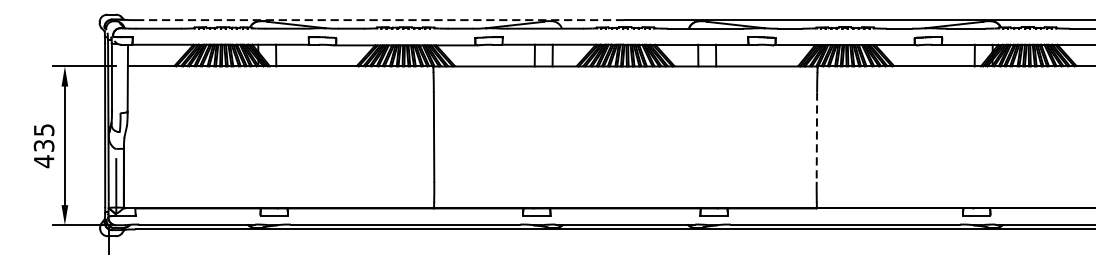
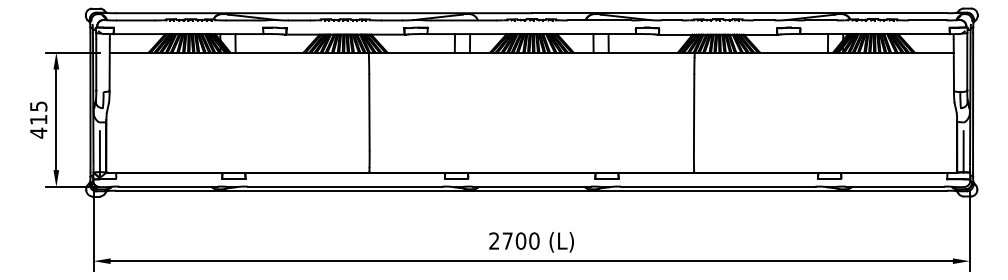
line: (381, 20) -> (324, 13), dashed -> solid
line: (817, 137) -> (694, 112), dashed -> solid
text: (43, 145) -> (38, 119), 435 -> 415

